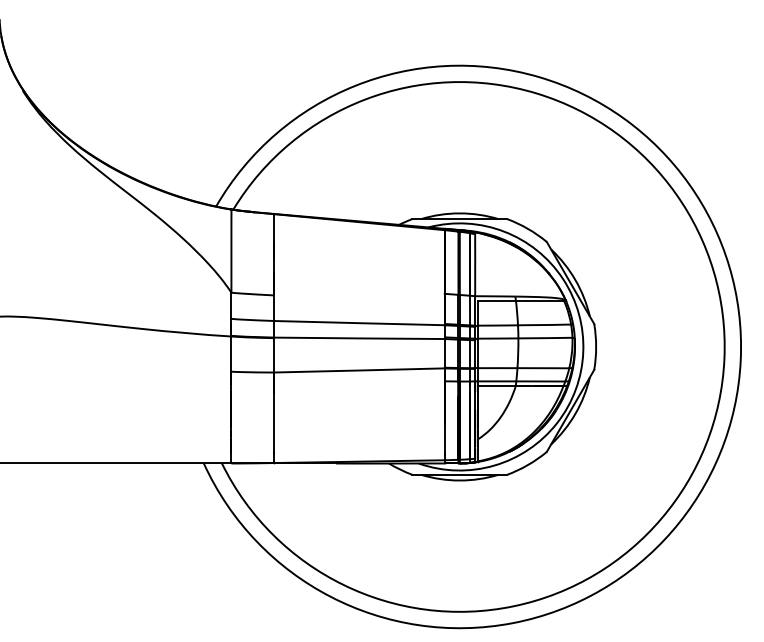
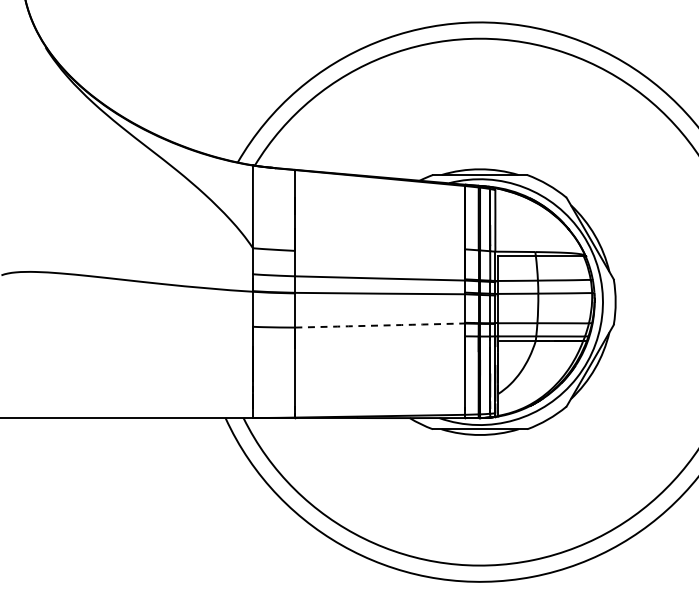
arc: (359, 370) -> (380, 325), solid -> dashed

